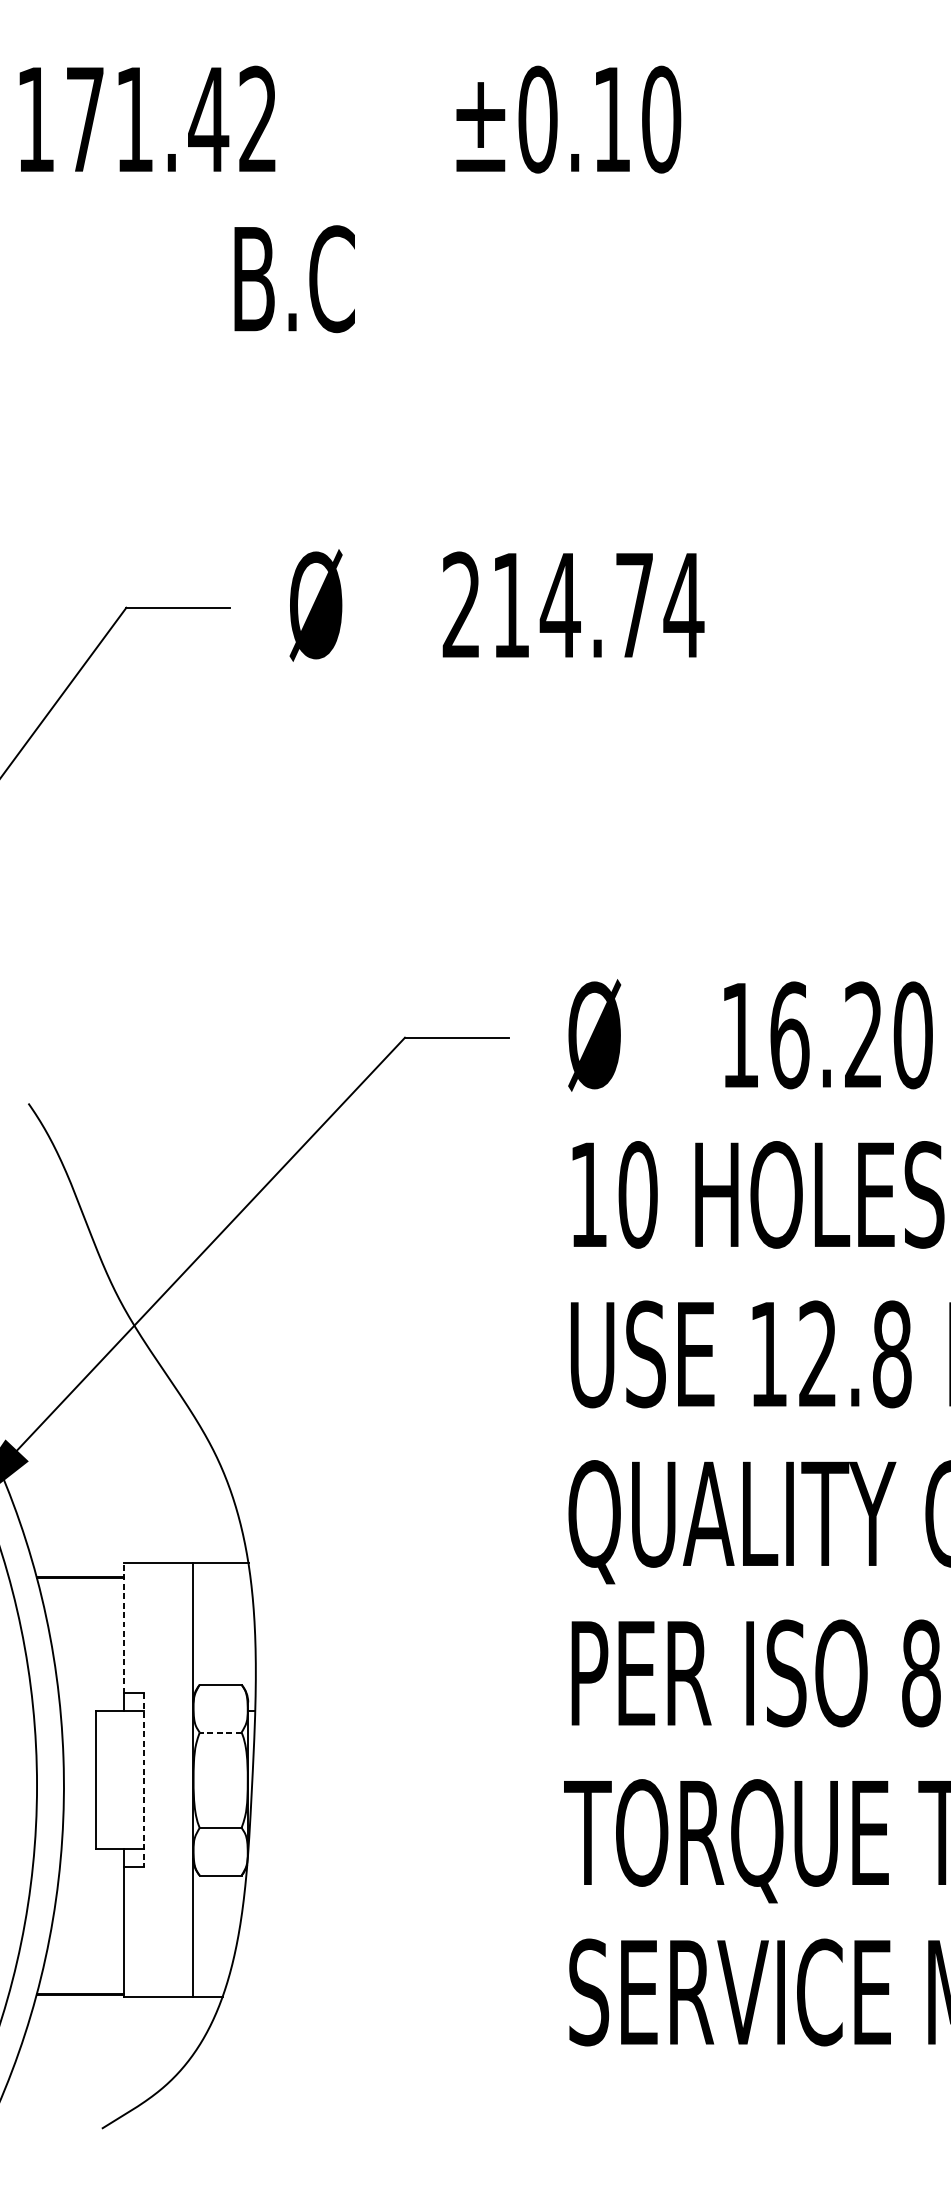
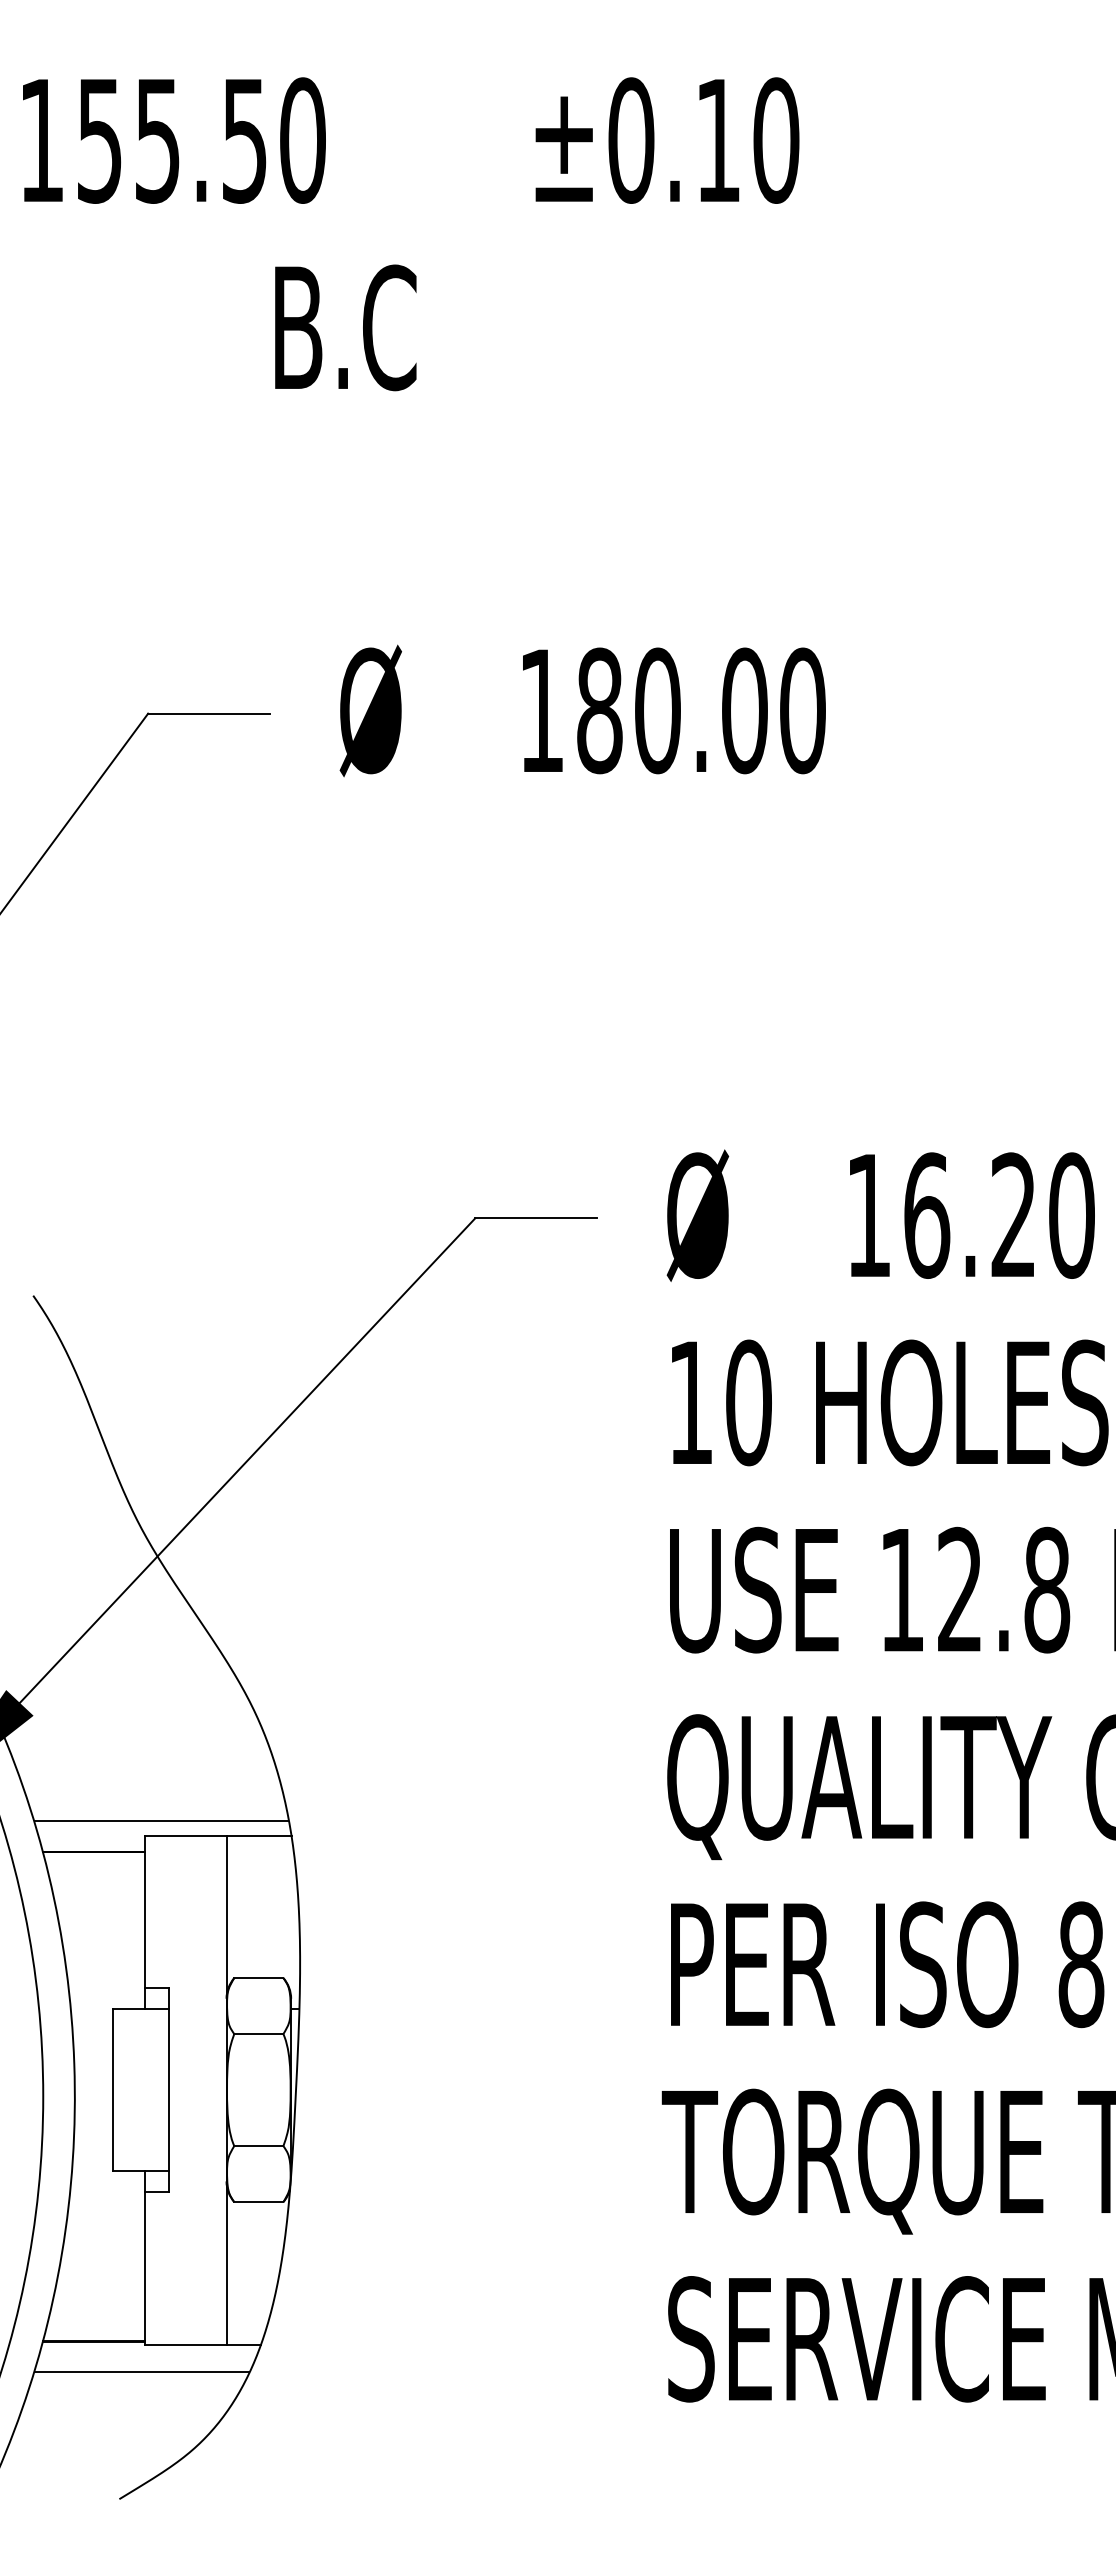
text: (171, 119) -> (201, 140), 171.42 -> 155.50
text: (573, 605) -> (672, 710), 214.74 -> 180.00
line: (137, 1551) -> (161, 1821), added
line: (124, 1628) -> (145, 1911), dashed -> solid
line: (220, 1732) -> (258, 2034), dashed -> solid
line: (144, 1780) -> (169, 2090), dashed -> solid
line: (120, 2020) -> (141, 2372), added

